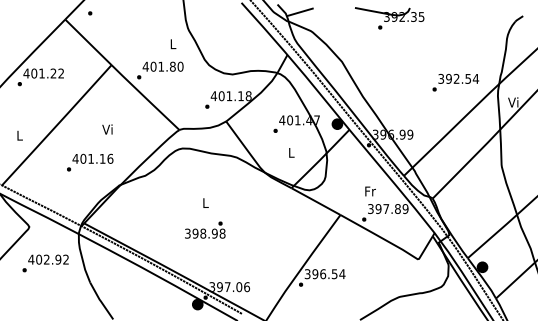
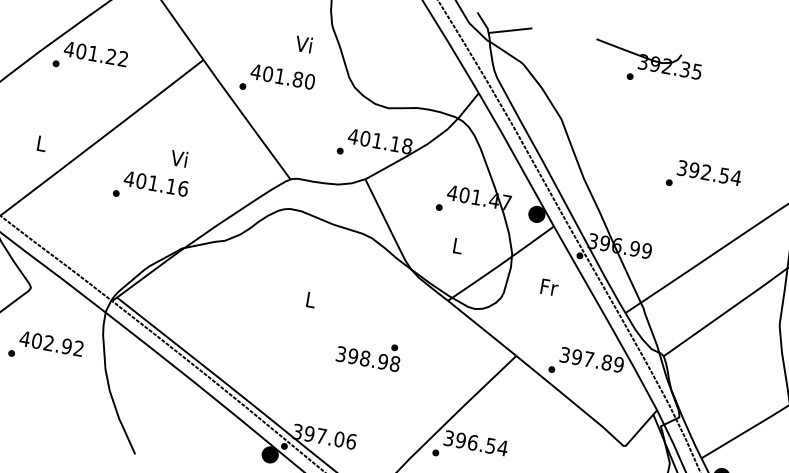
text: (172, 44) -> (303, 45), L -> Vi
text: (455, 82) -> (703, 177), moved
text: (90, 162) -> (151, 188), moved
text: (370, 191) -> (549, 287), moved
text: (205, 229) -> (369, 352), moved

